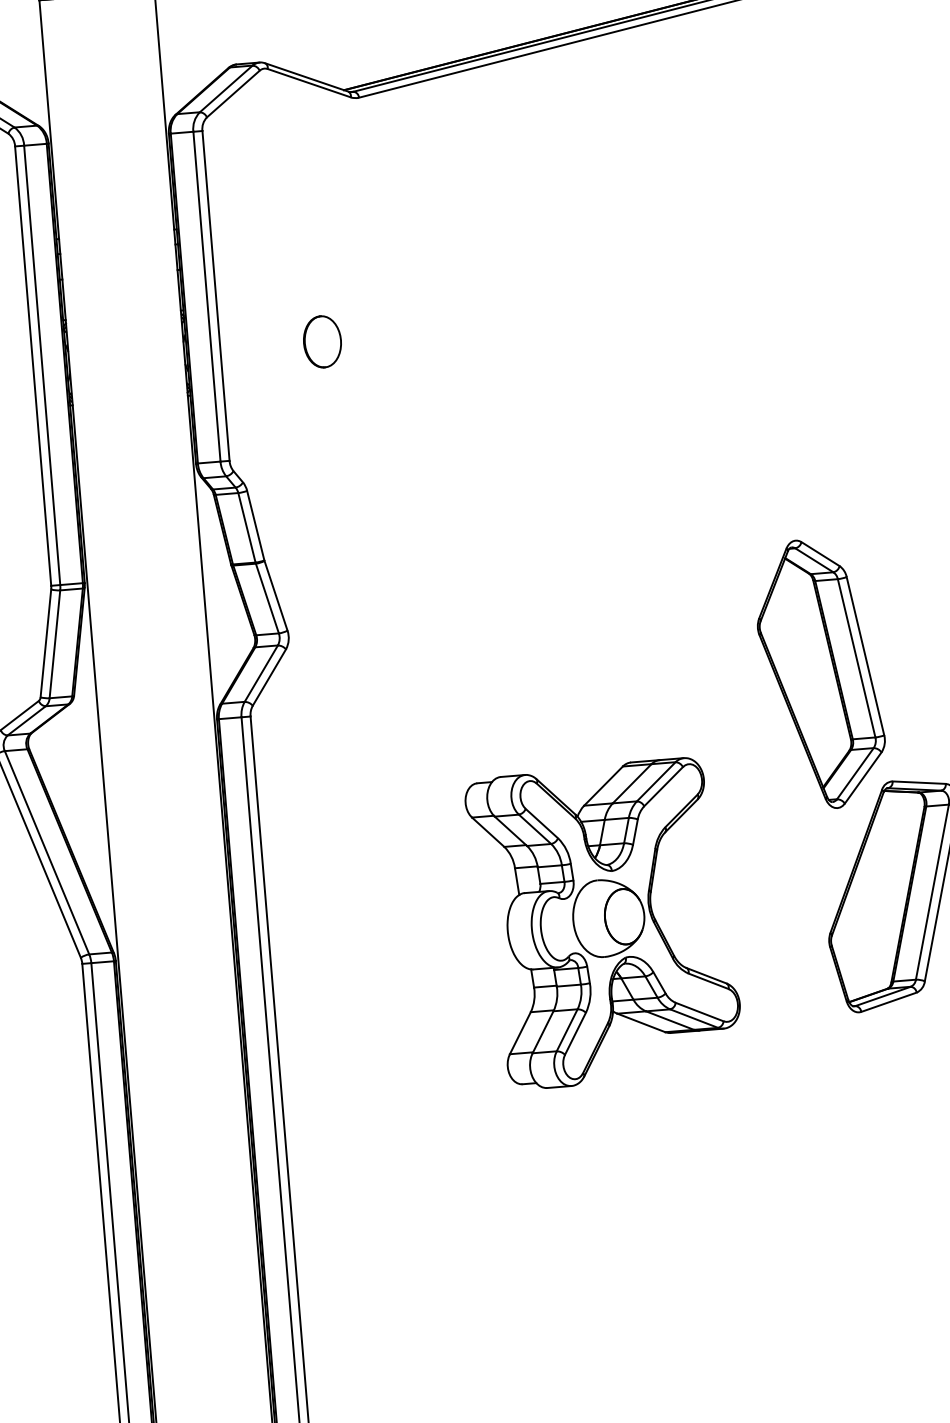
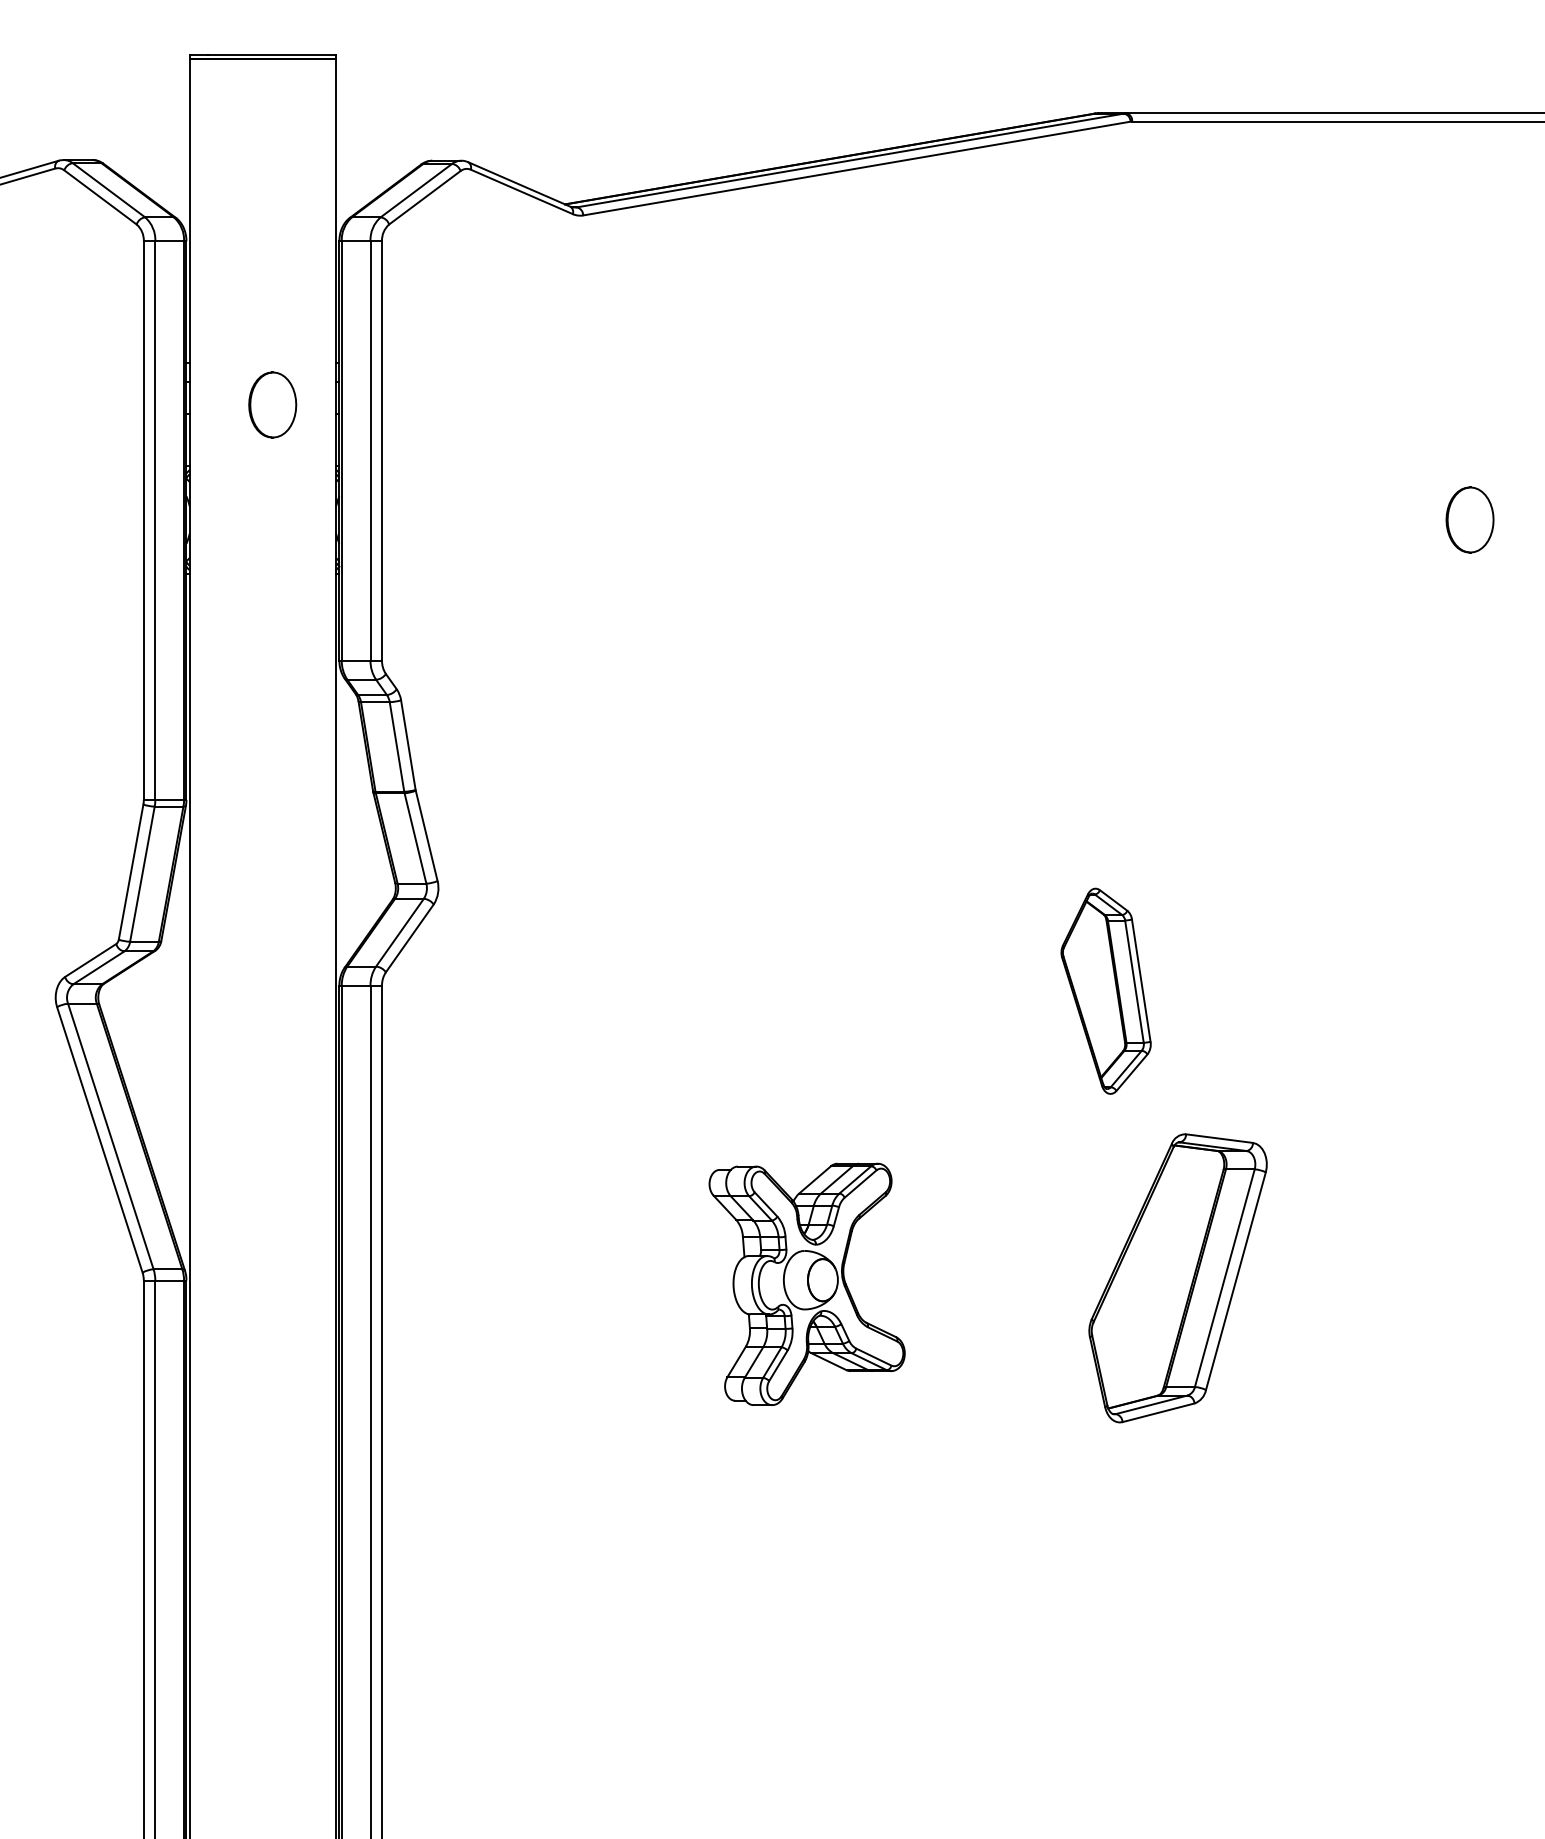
part: (322, 341) -> (272, 404), moved
part: (820, 674) -> (1105, 991), size x0.6
part: (603, 924) -> (806, 1284), size x0.6

